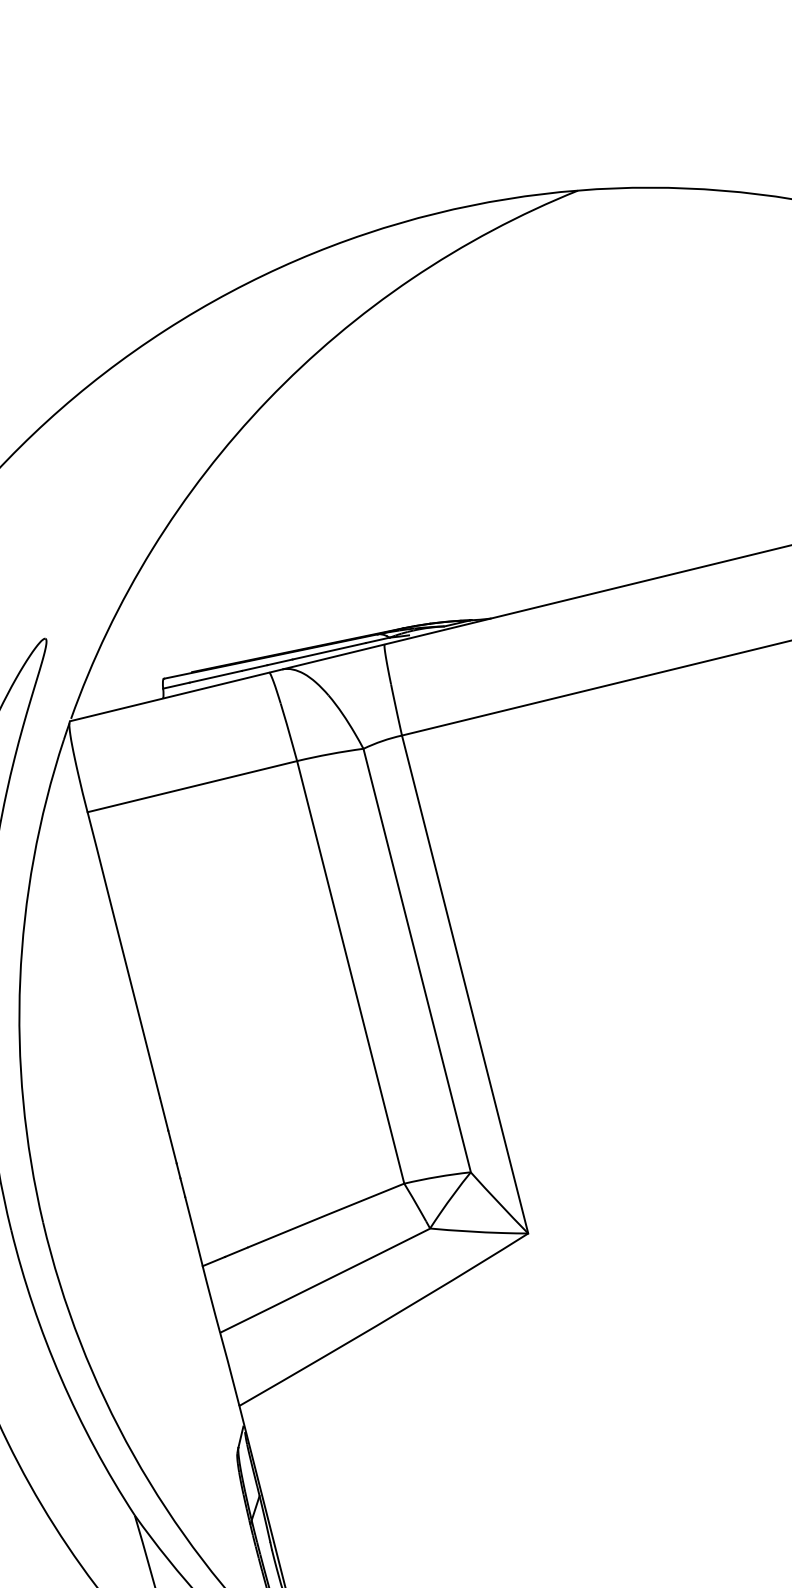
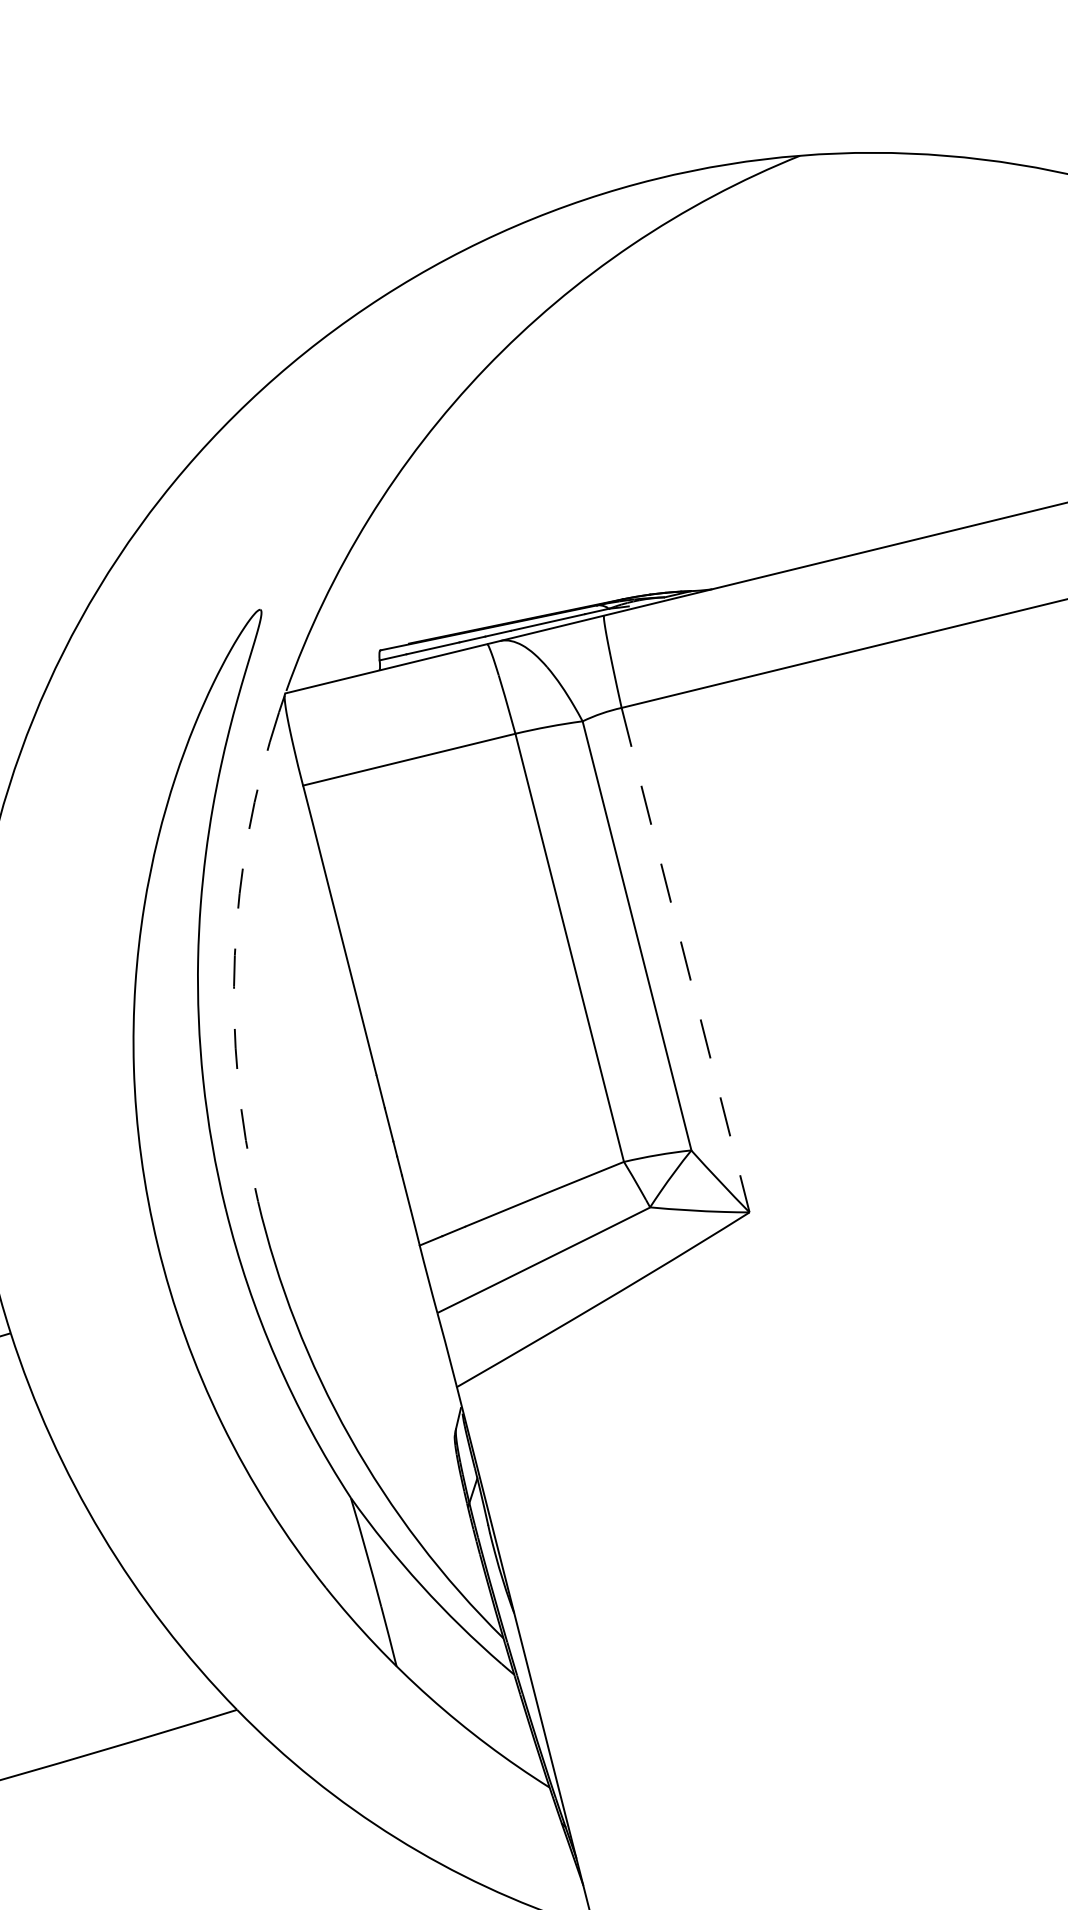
arc: (19, 979) -> (234, 955), solid -> dashed
line: (465, 984) -> (685, 960), solid -> dashed

